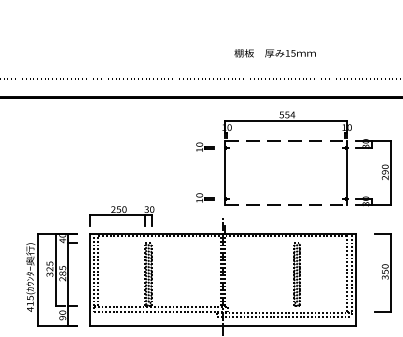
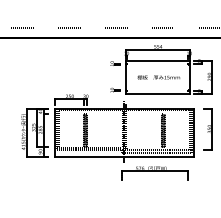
text: (274, 53) -> (158, 77), moved
line: (287, 141) -> (158, 60), dashed -> solid
line: (287, 205) -> (158, 94), dashed -> solid

